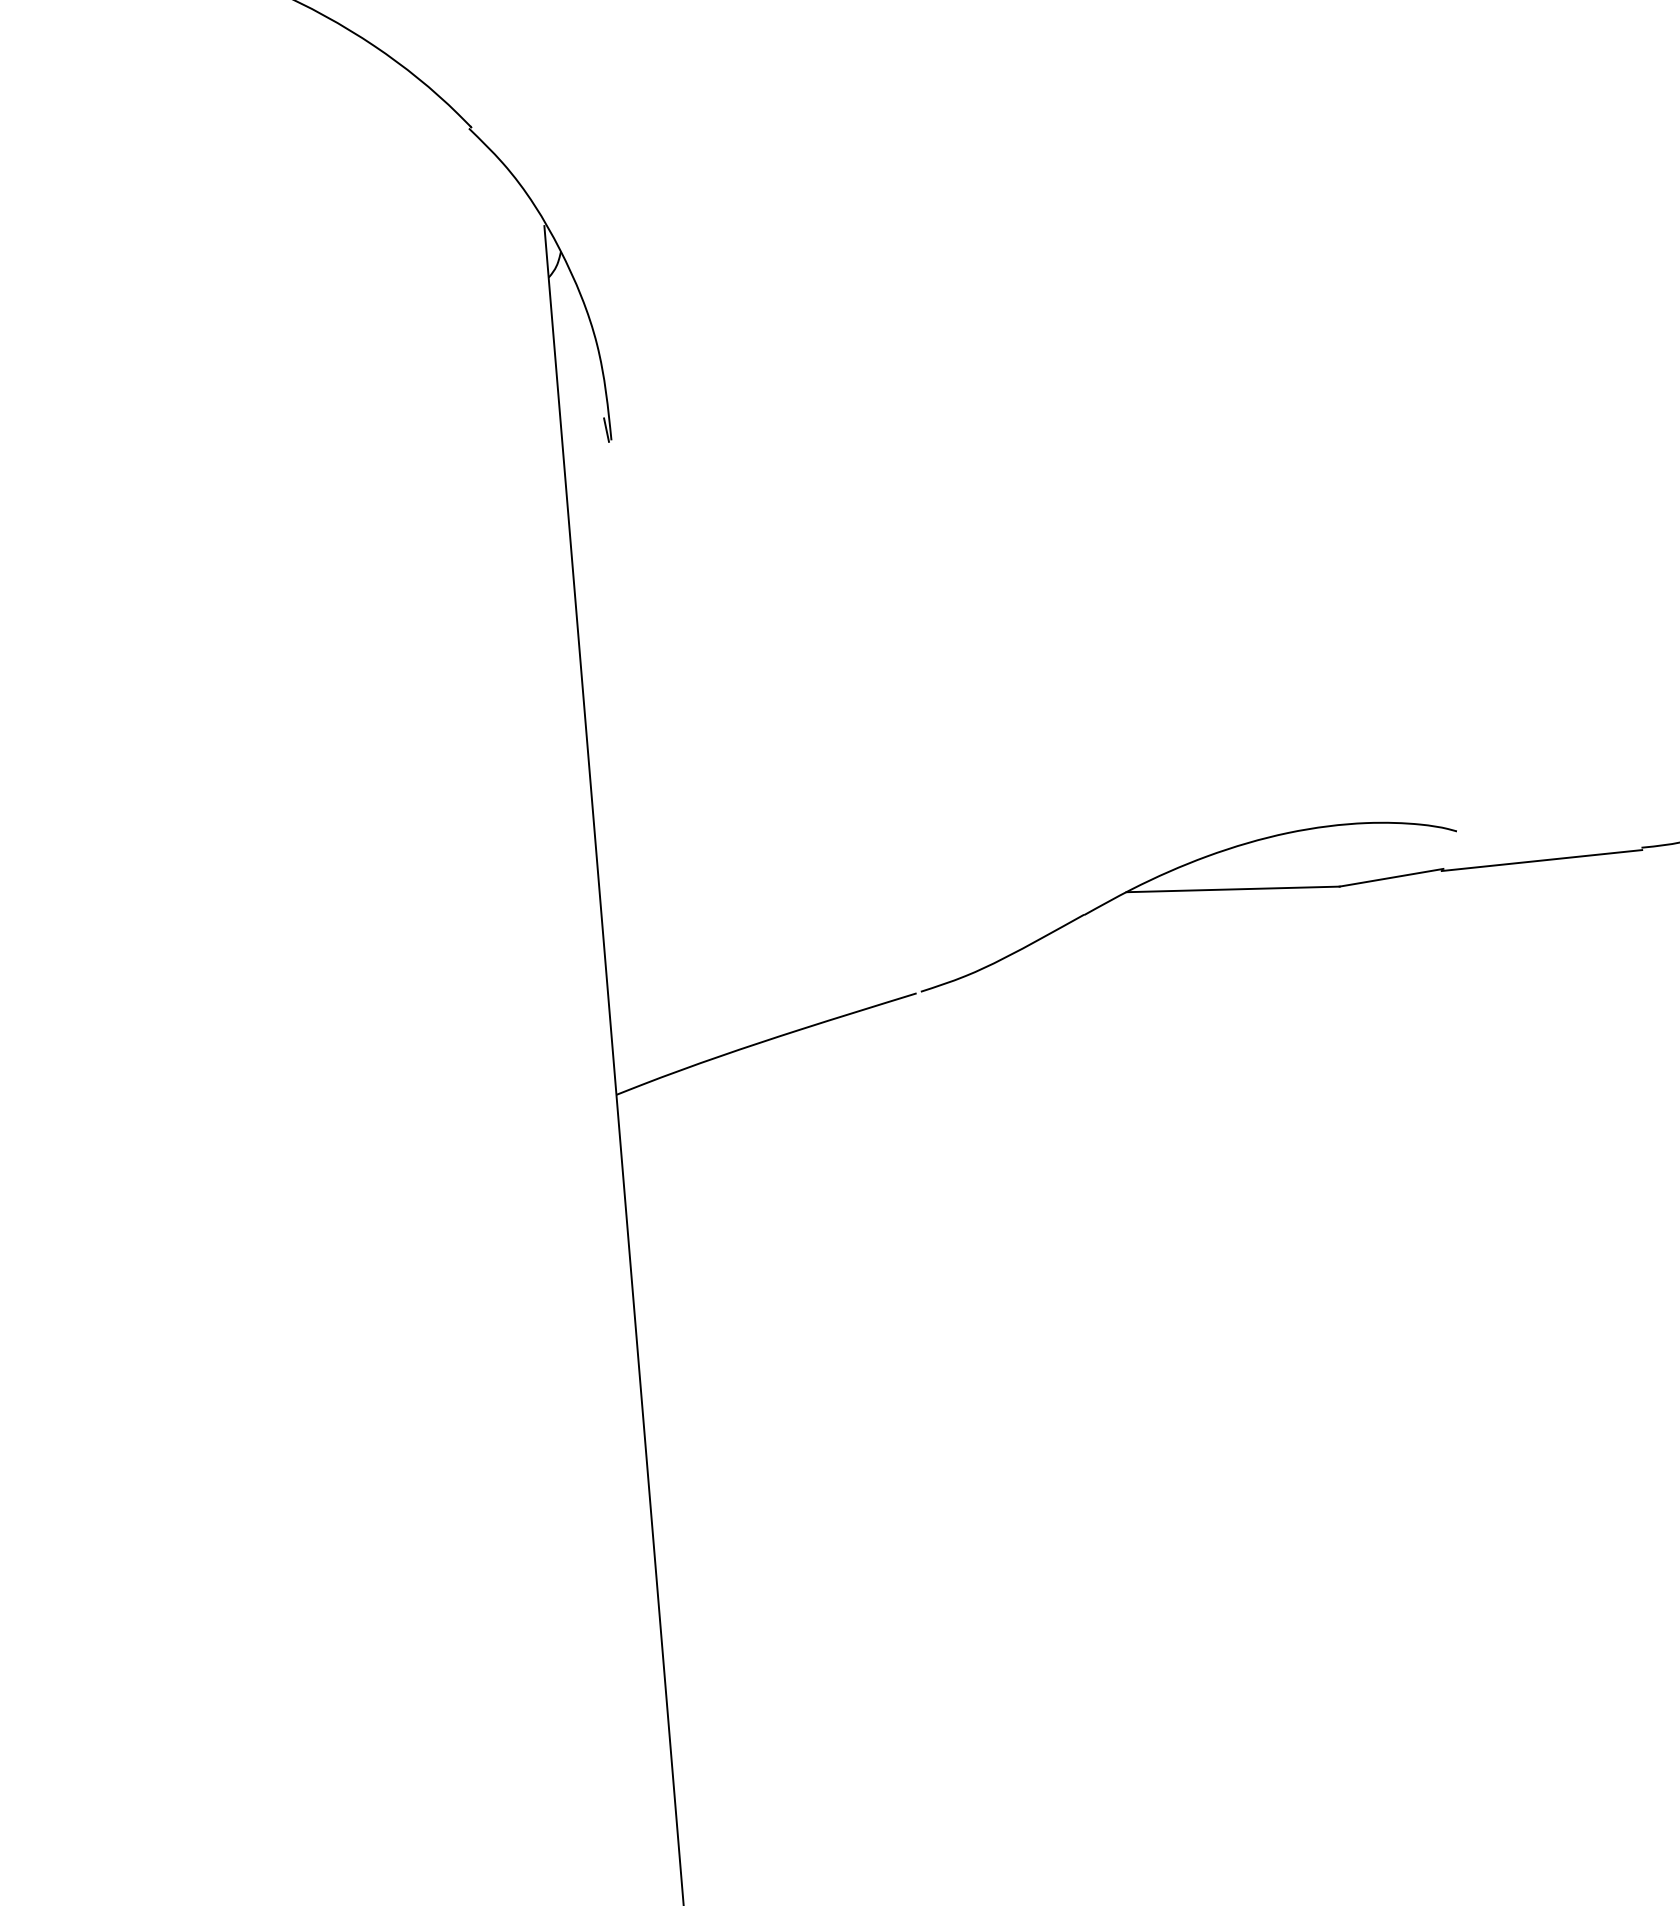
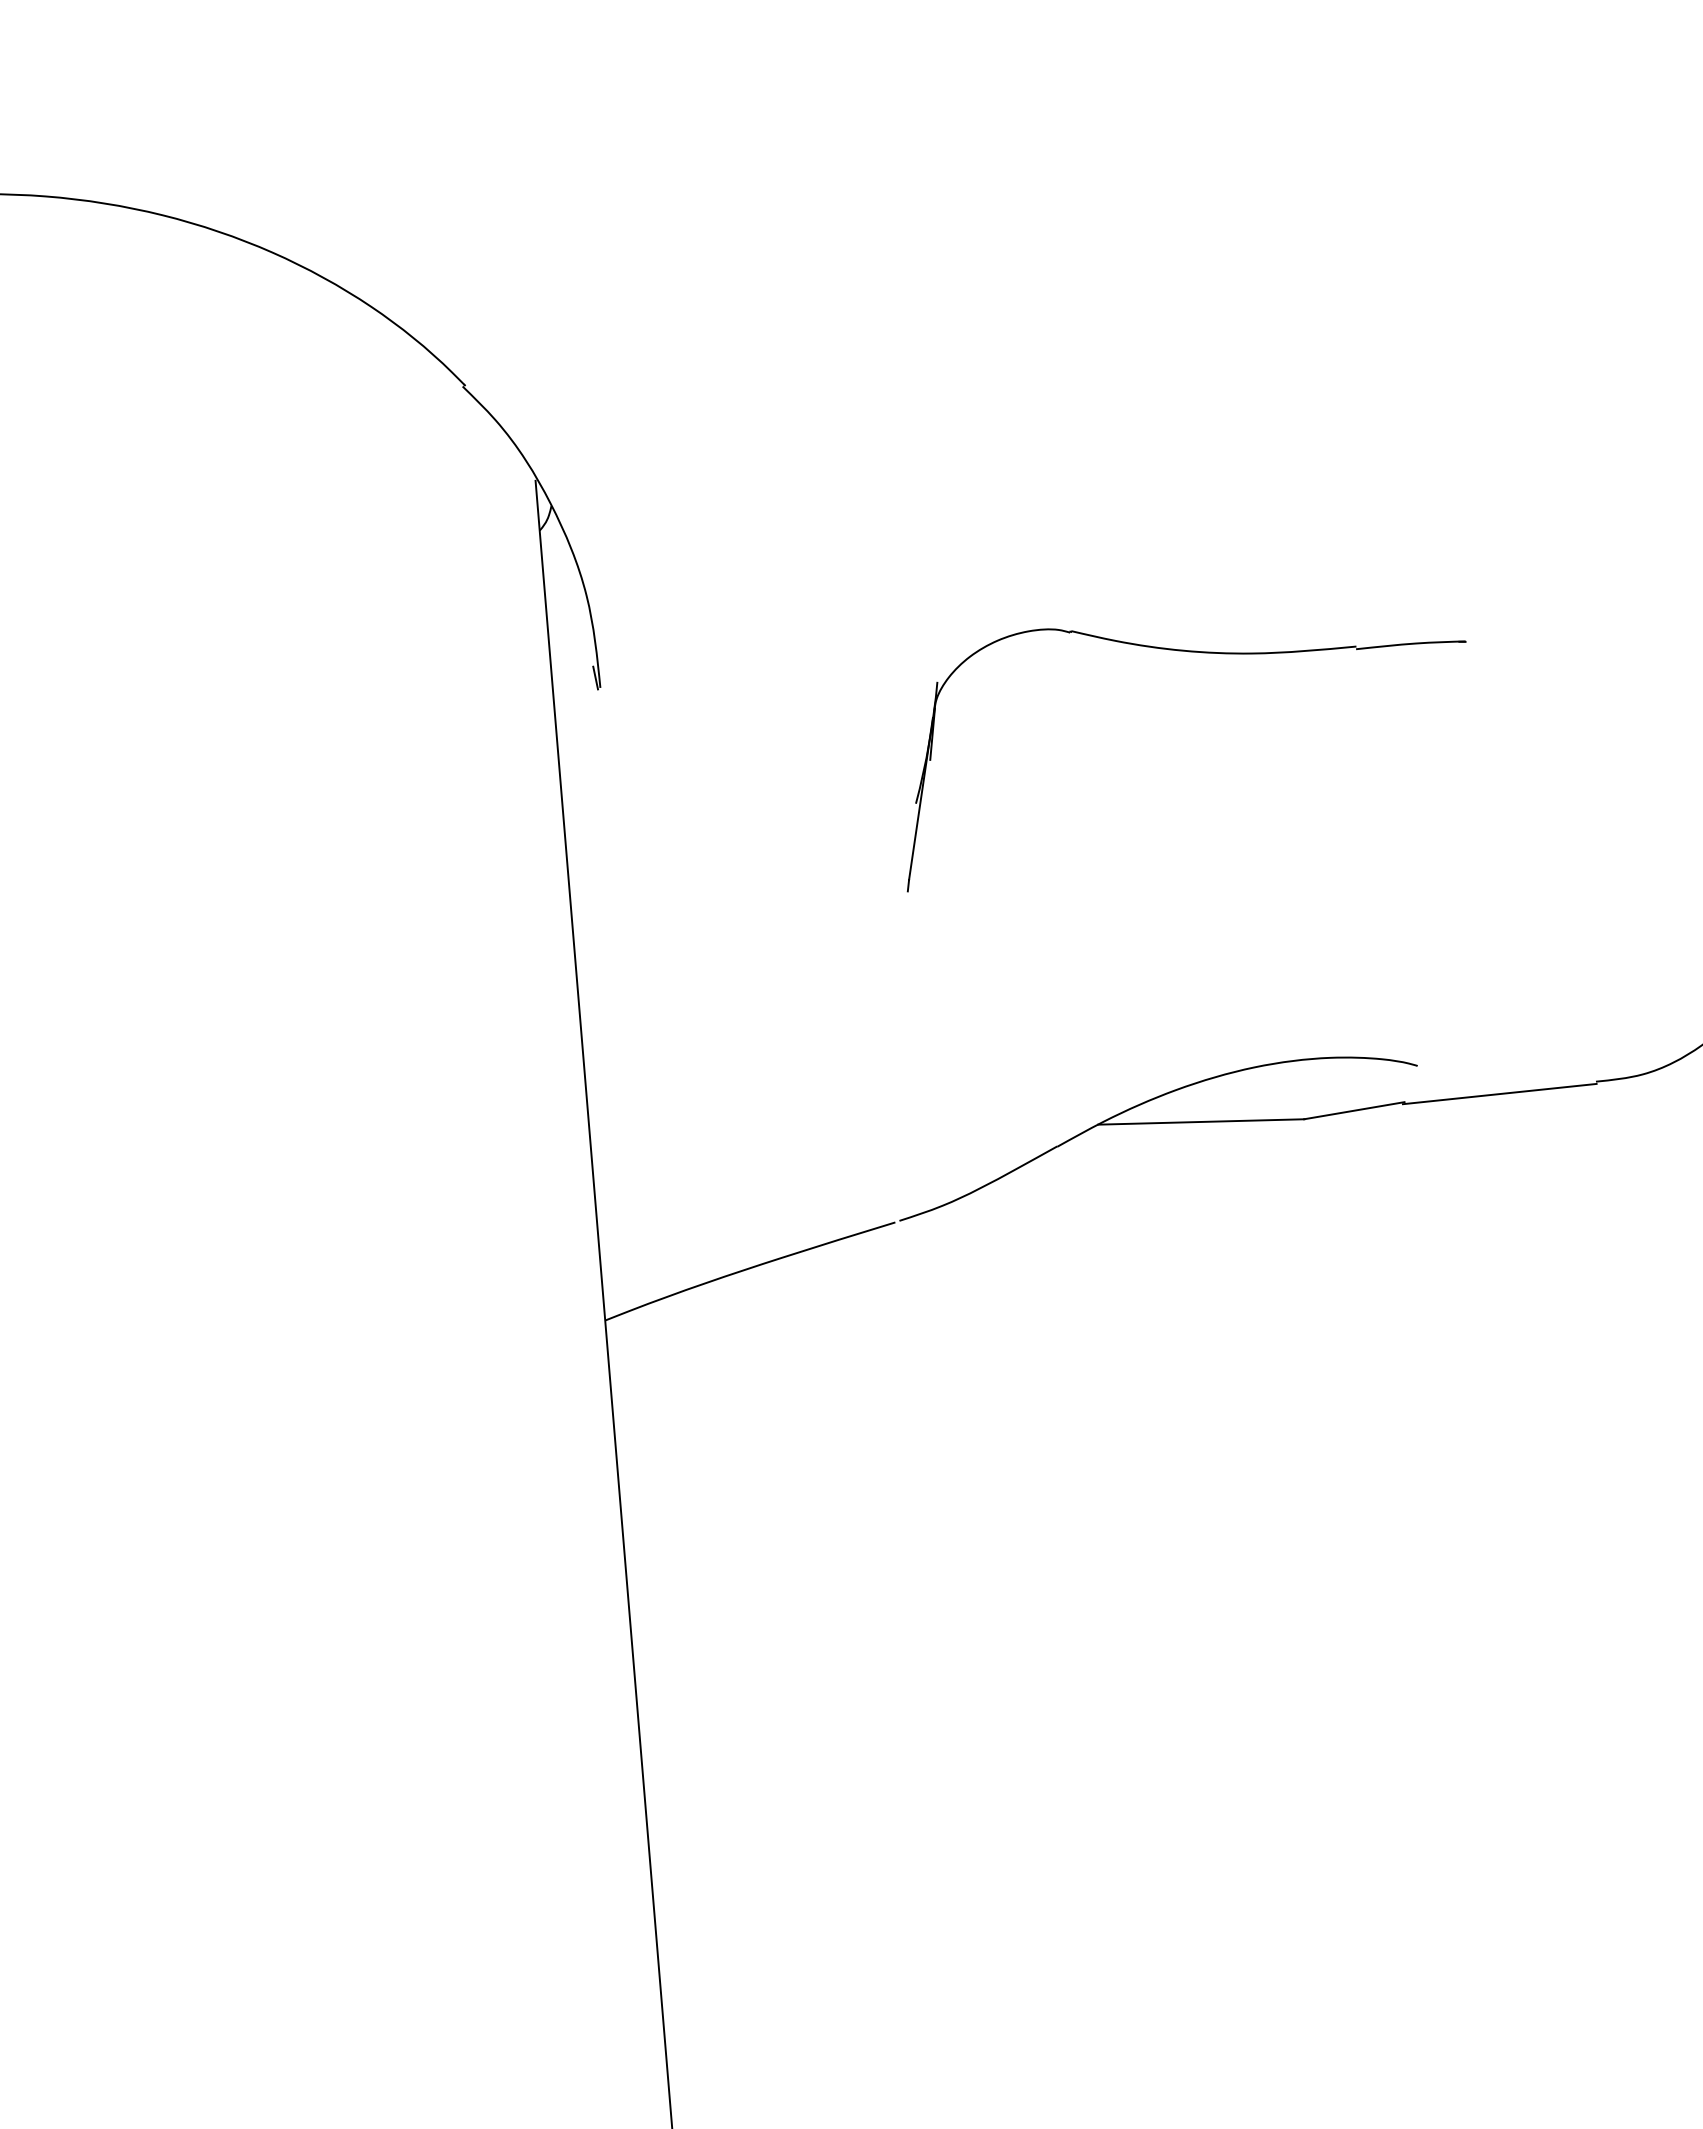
part: (1219, 403) -> (1188, 652), added

